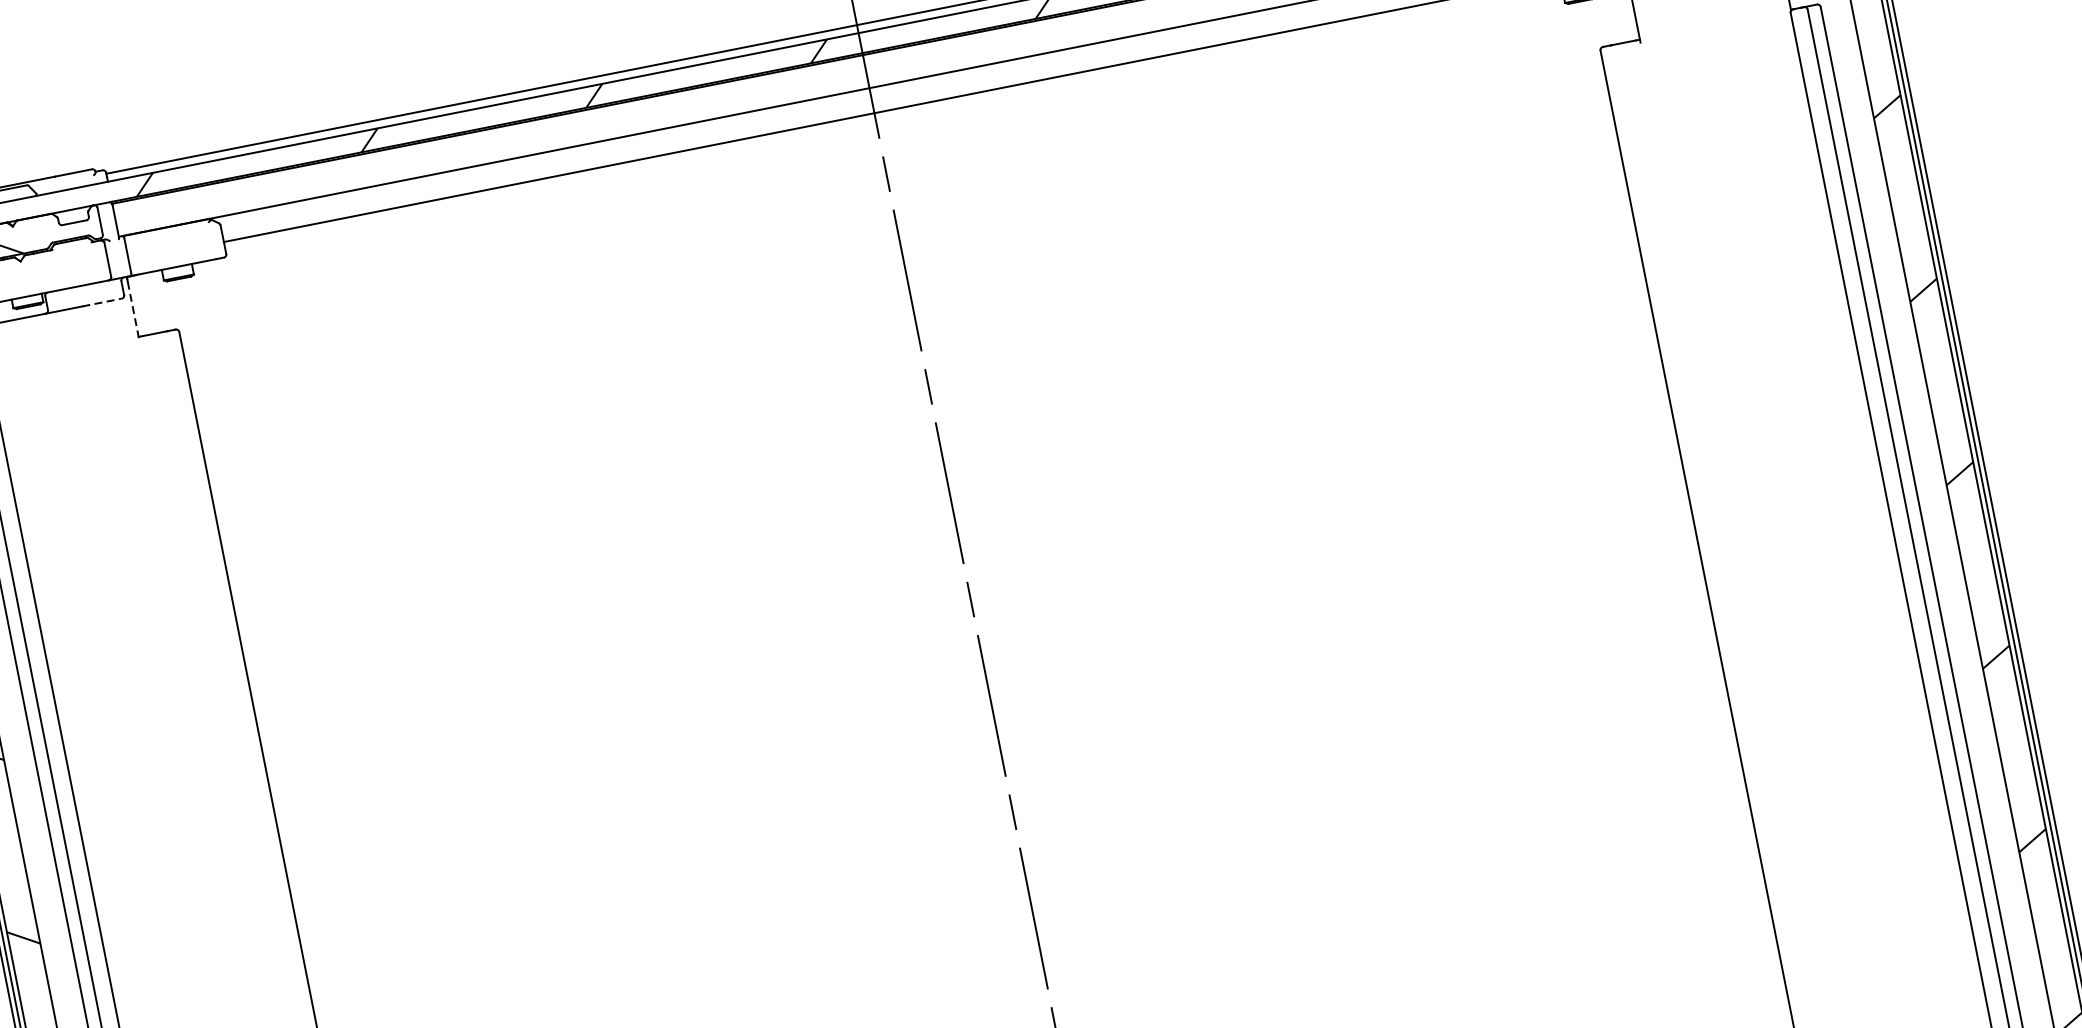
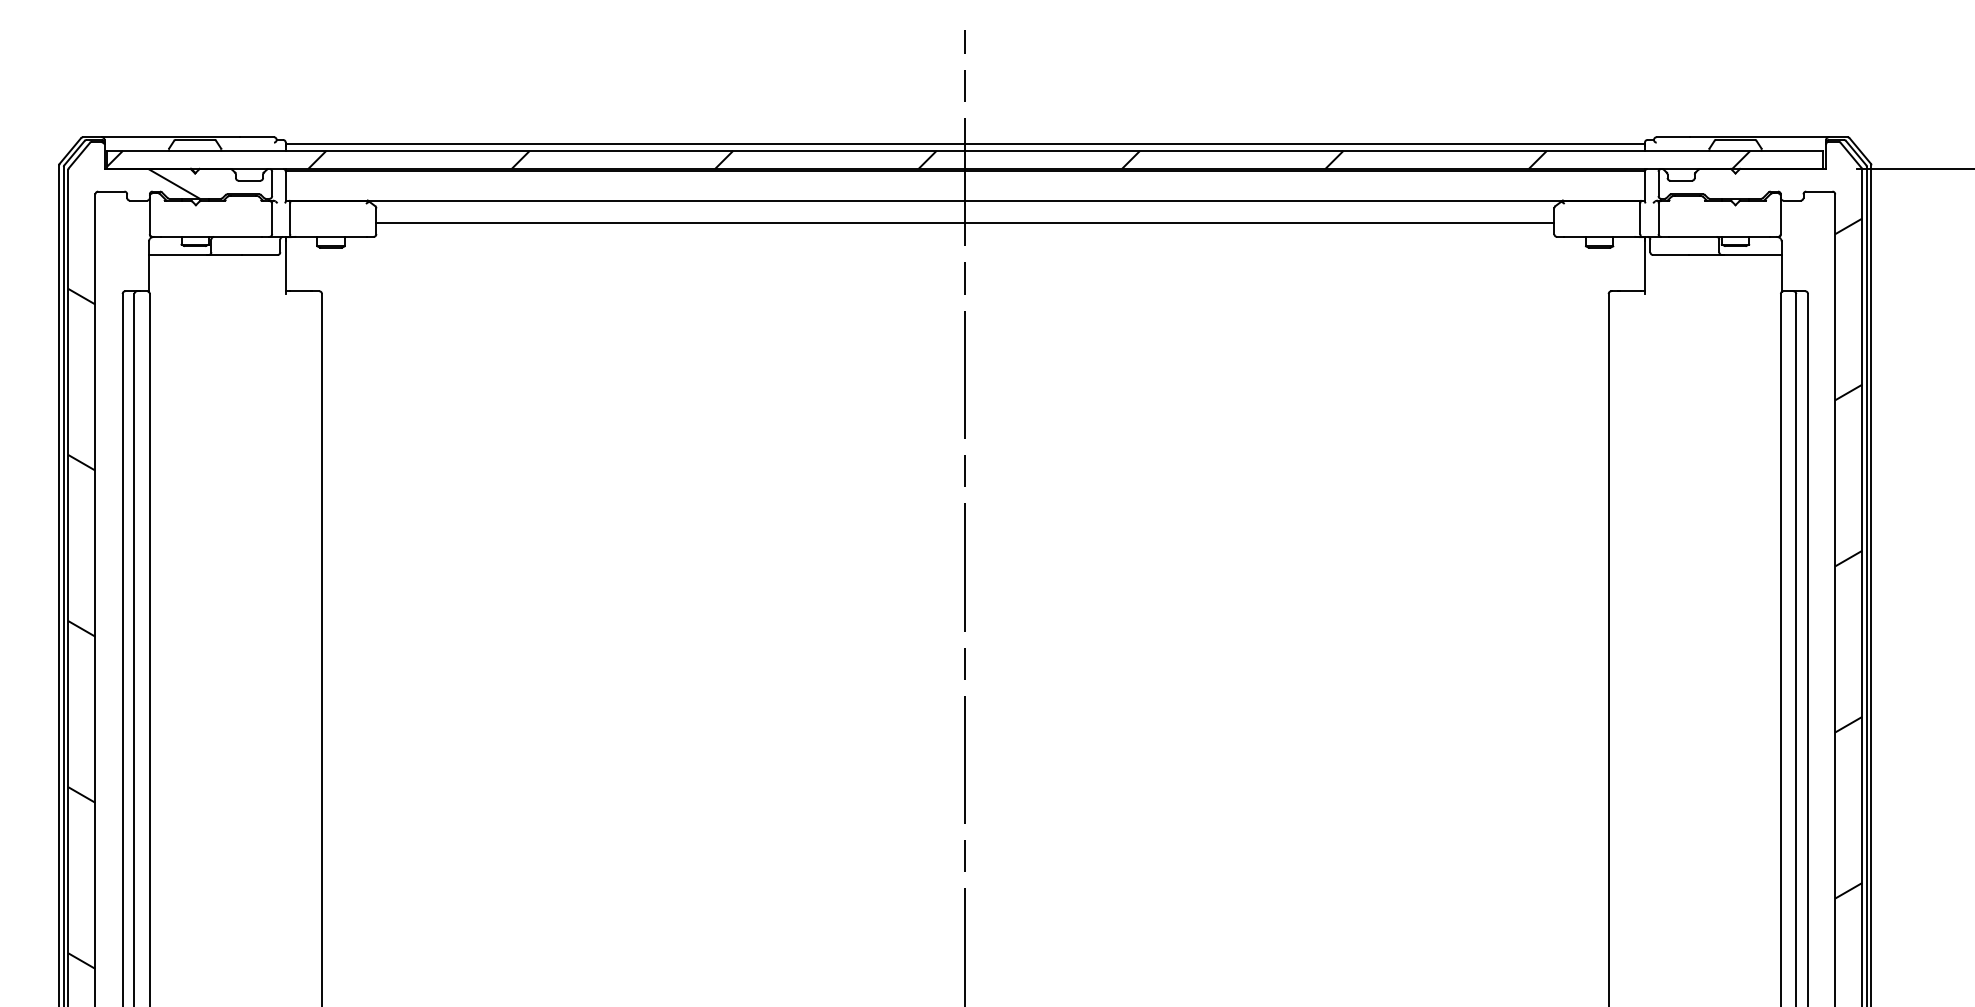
line: (101, 303) -> (259, 255), dashed -> solid
line: (133, 311) -> (285, 268), dashed -> solid

